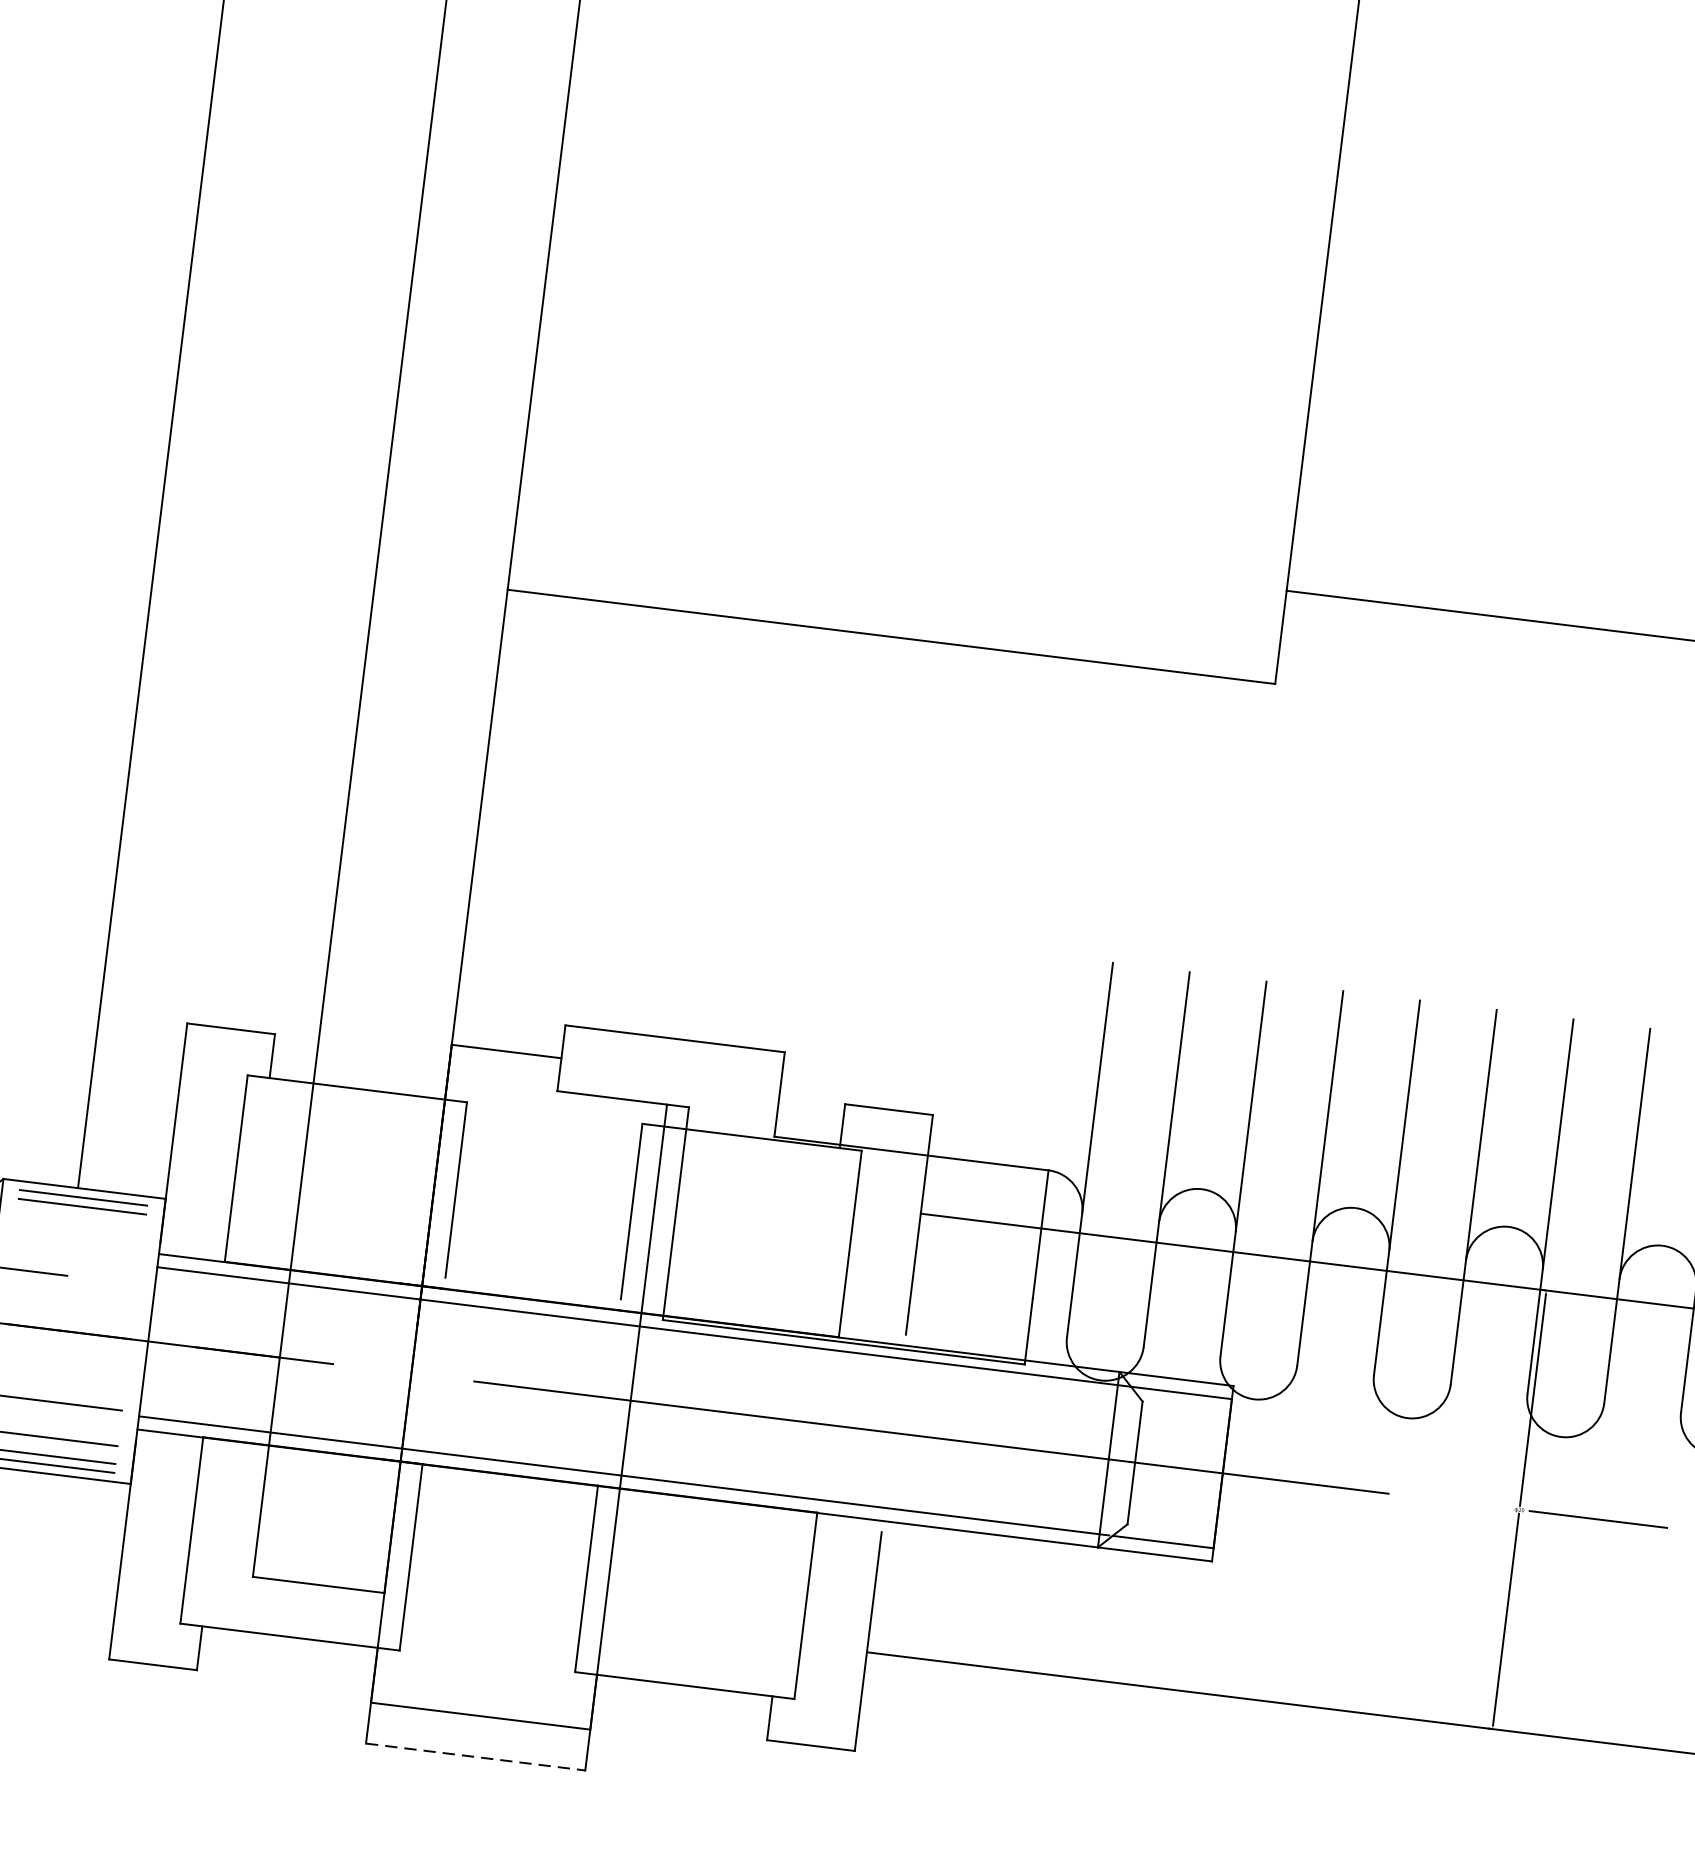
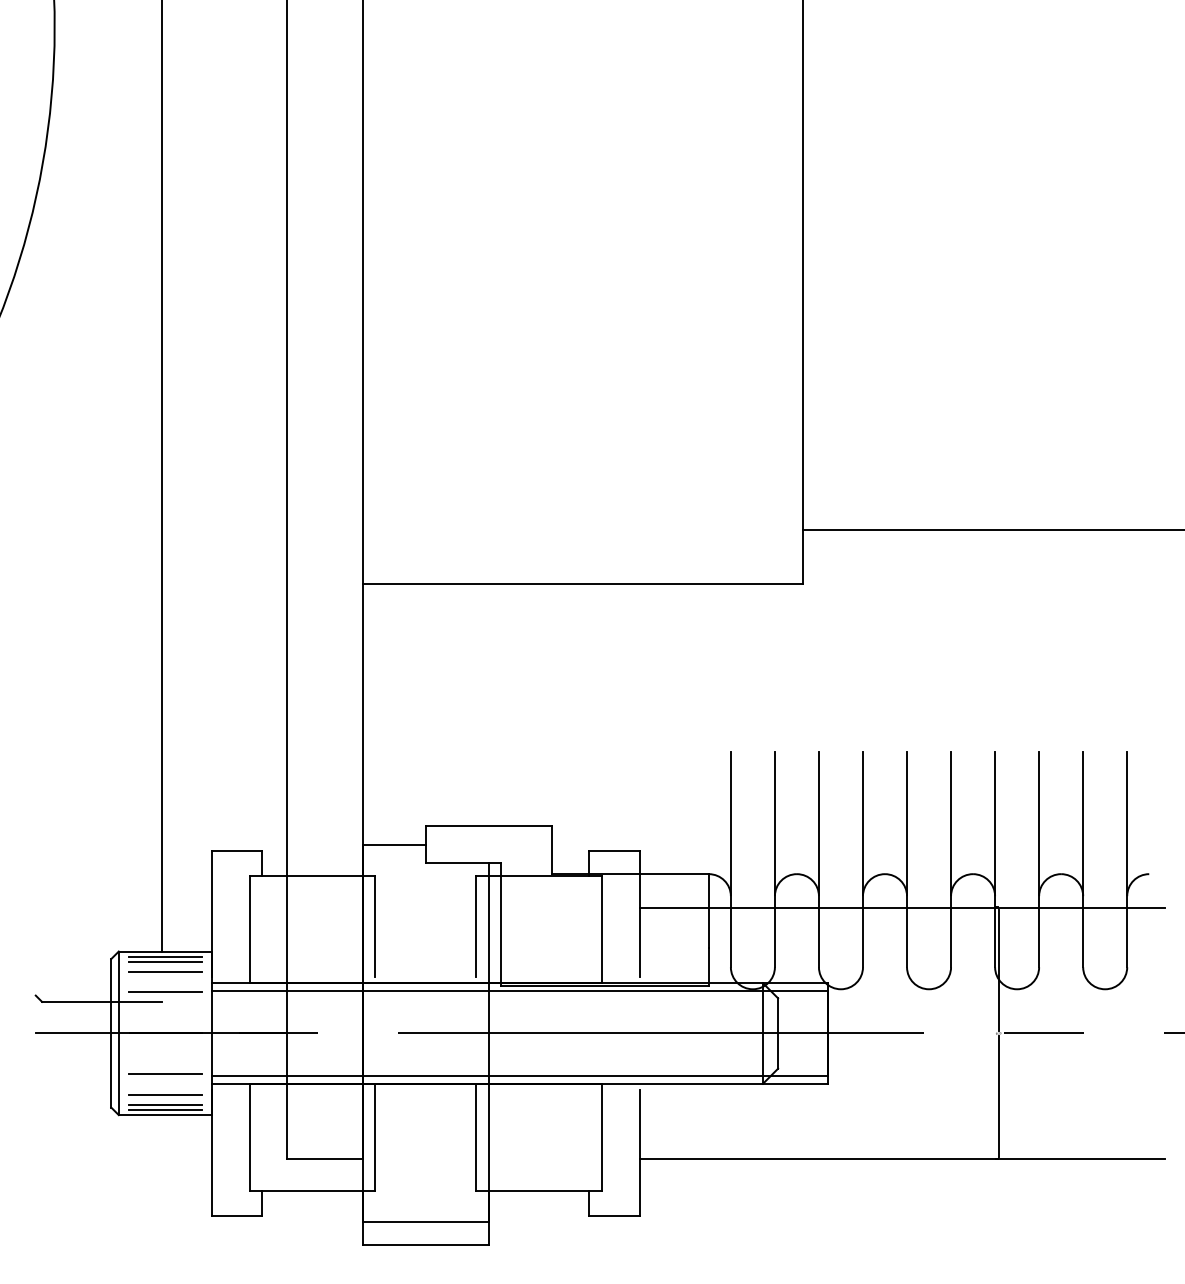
line: (78, 1223) -> (164, 971), added
line: (74, 1260) -> (164, 992), added
line: (475, 1756) -> (425, 1245), dashed -> solid

